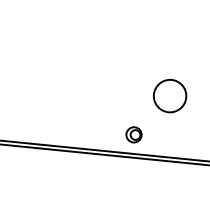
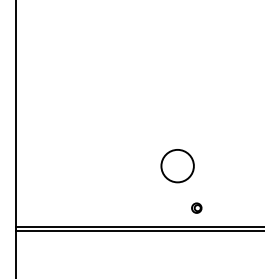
circle: (169, 96) -> (177, 166), moved
part: (133, 134) -> (196, 207), size x0.62

